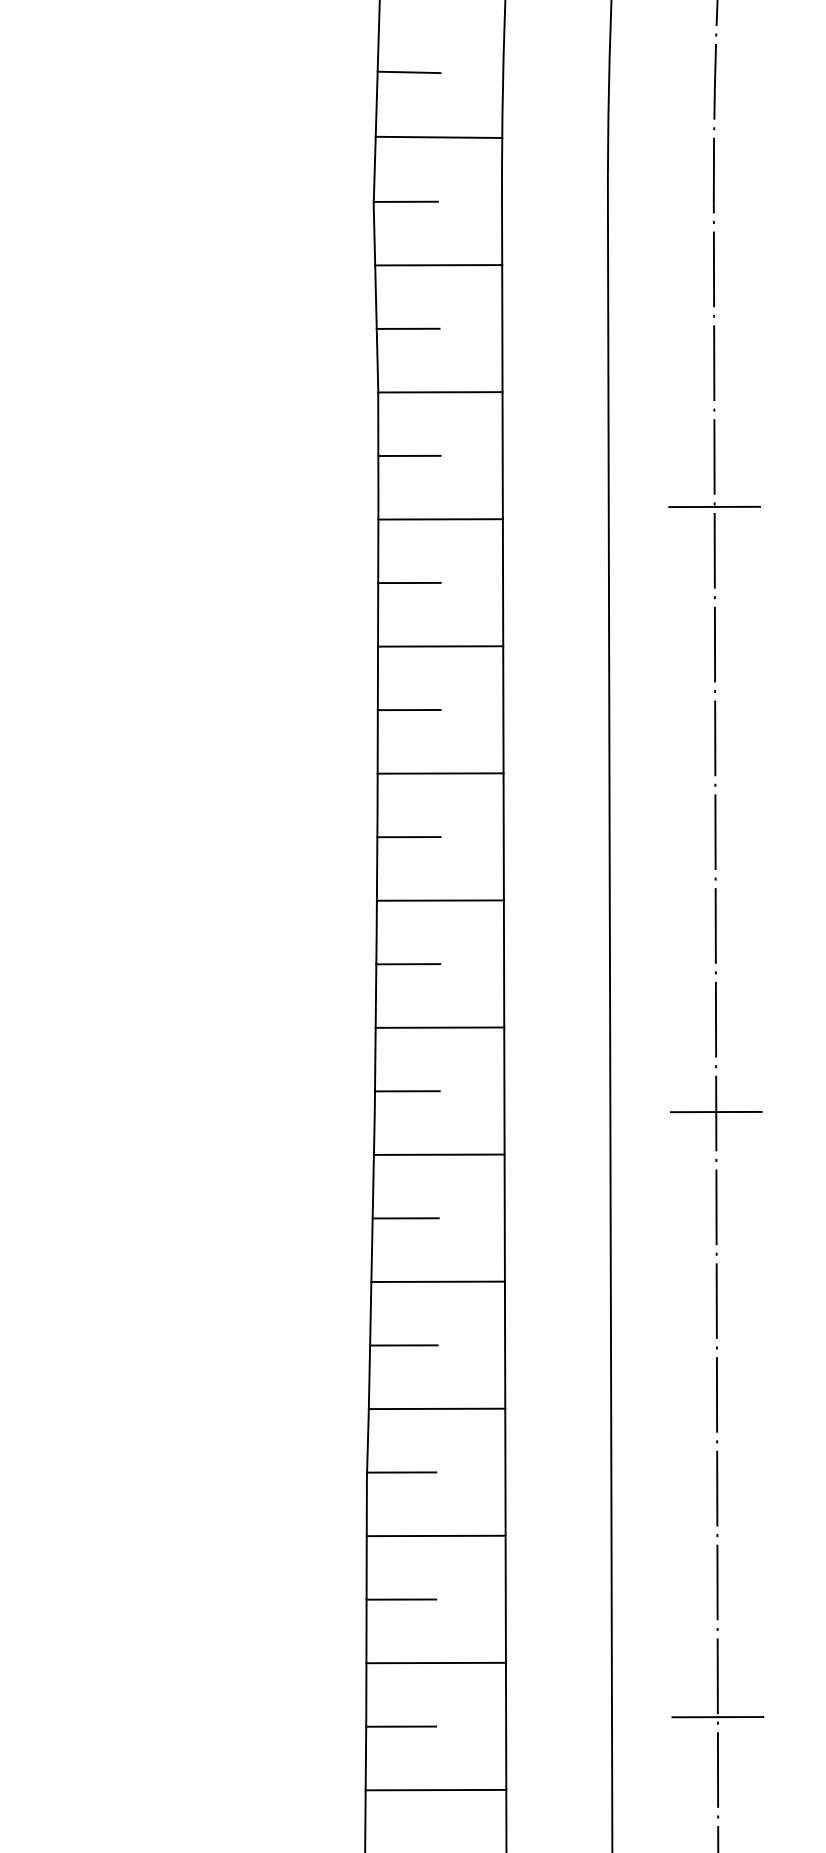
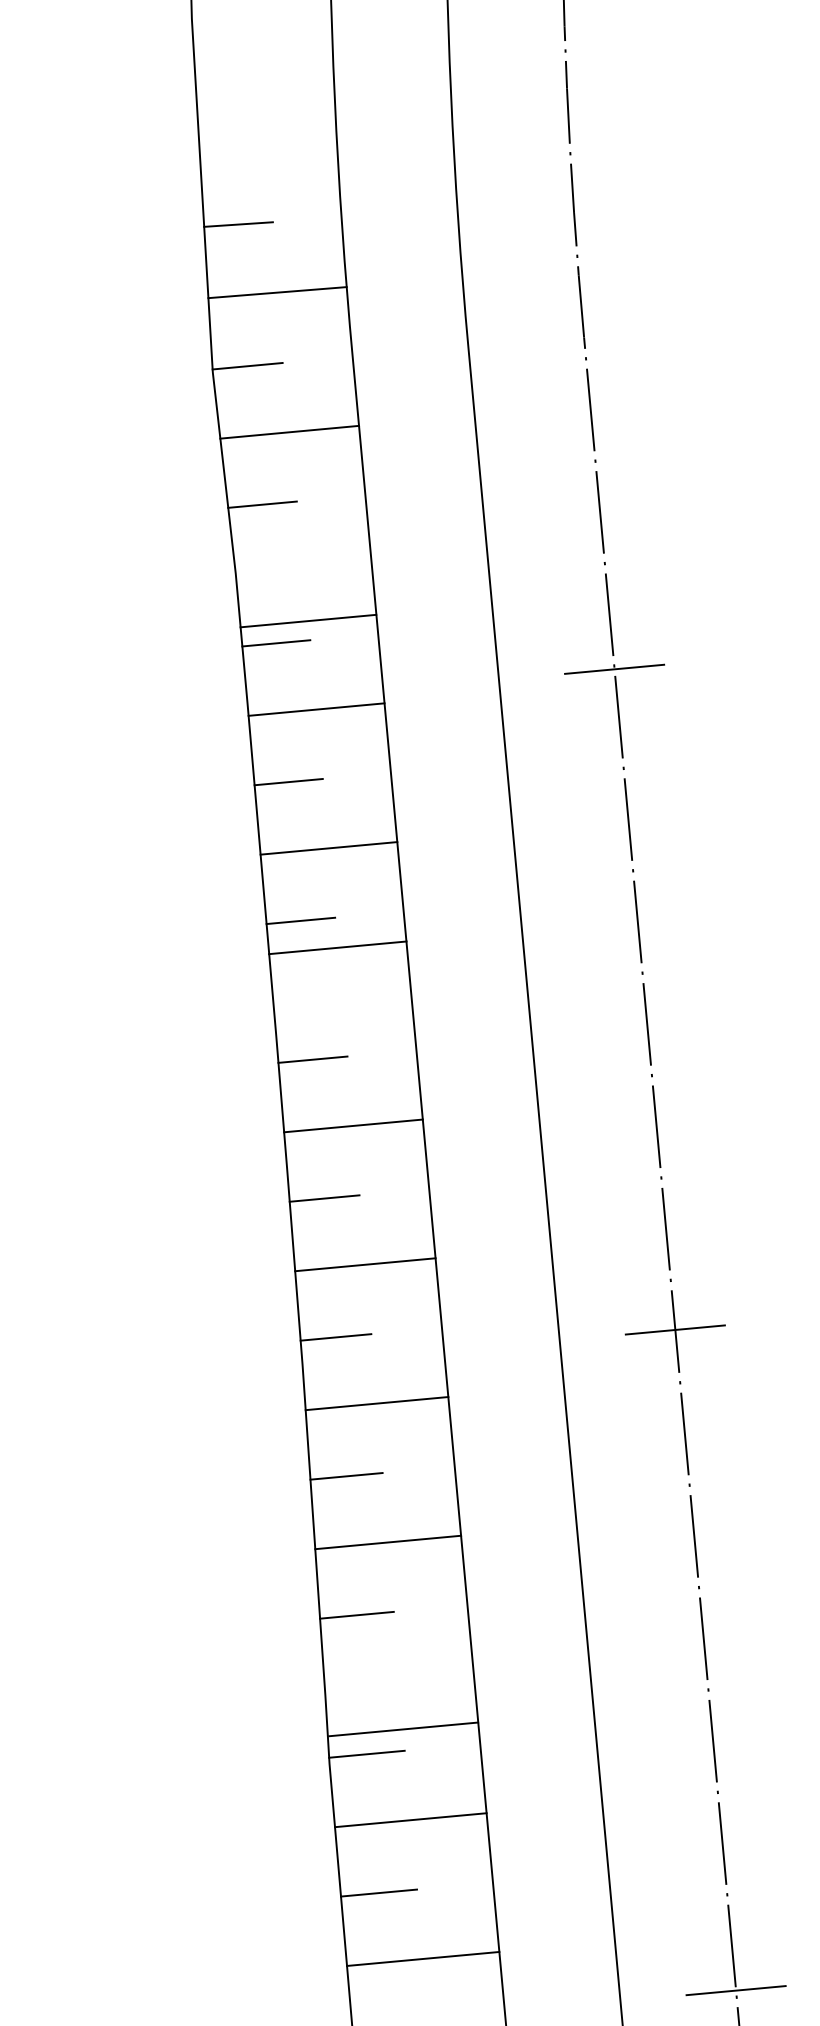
line: (440, 392) -> (308, 621), moved
line: (440, 773) -> (337, 947), moved
line: (436, 1408) -> (403, 1729), moved

